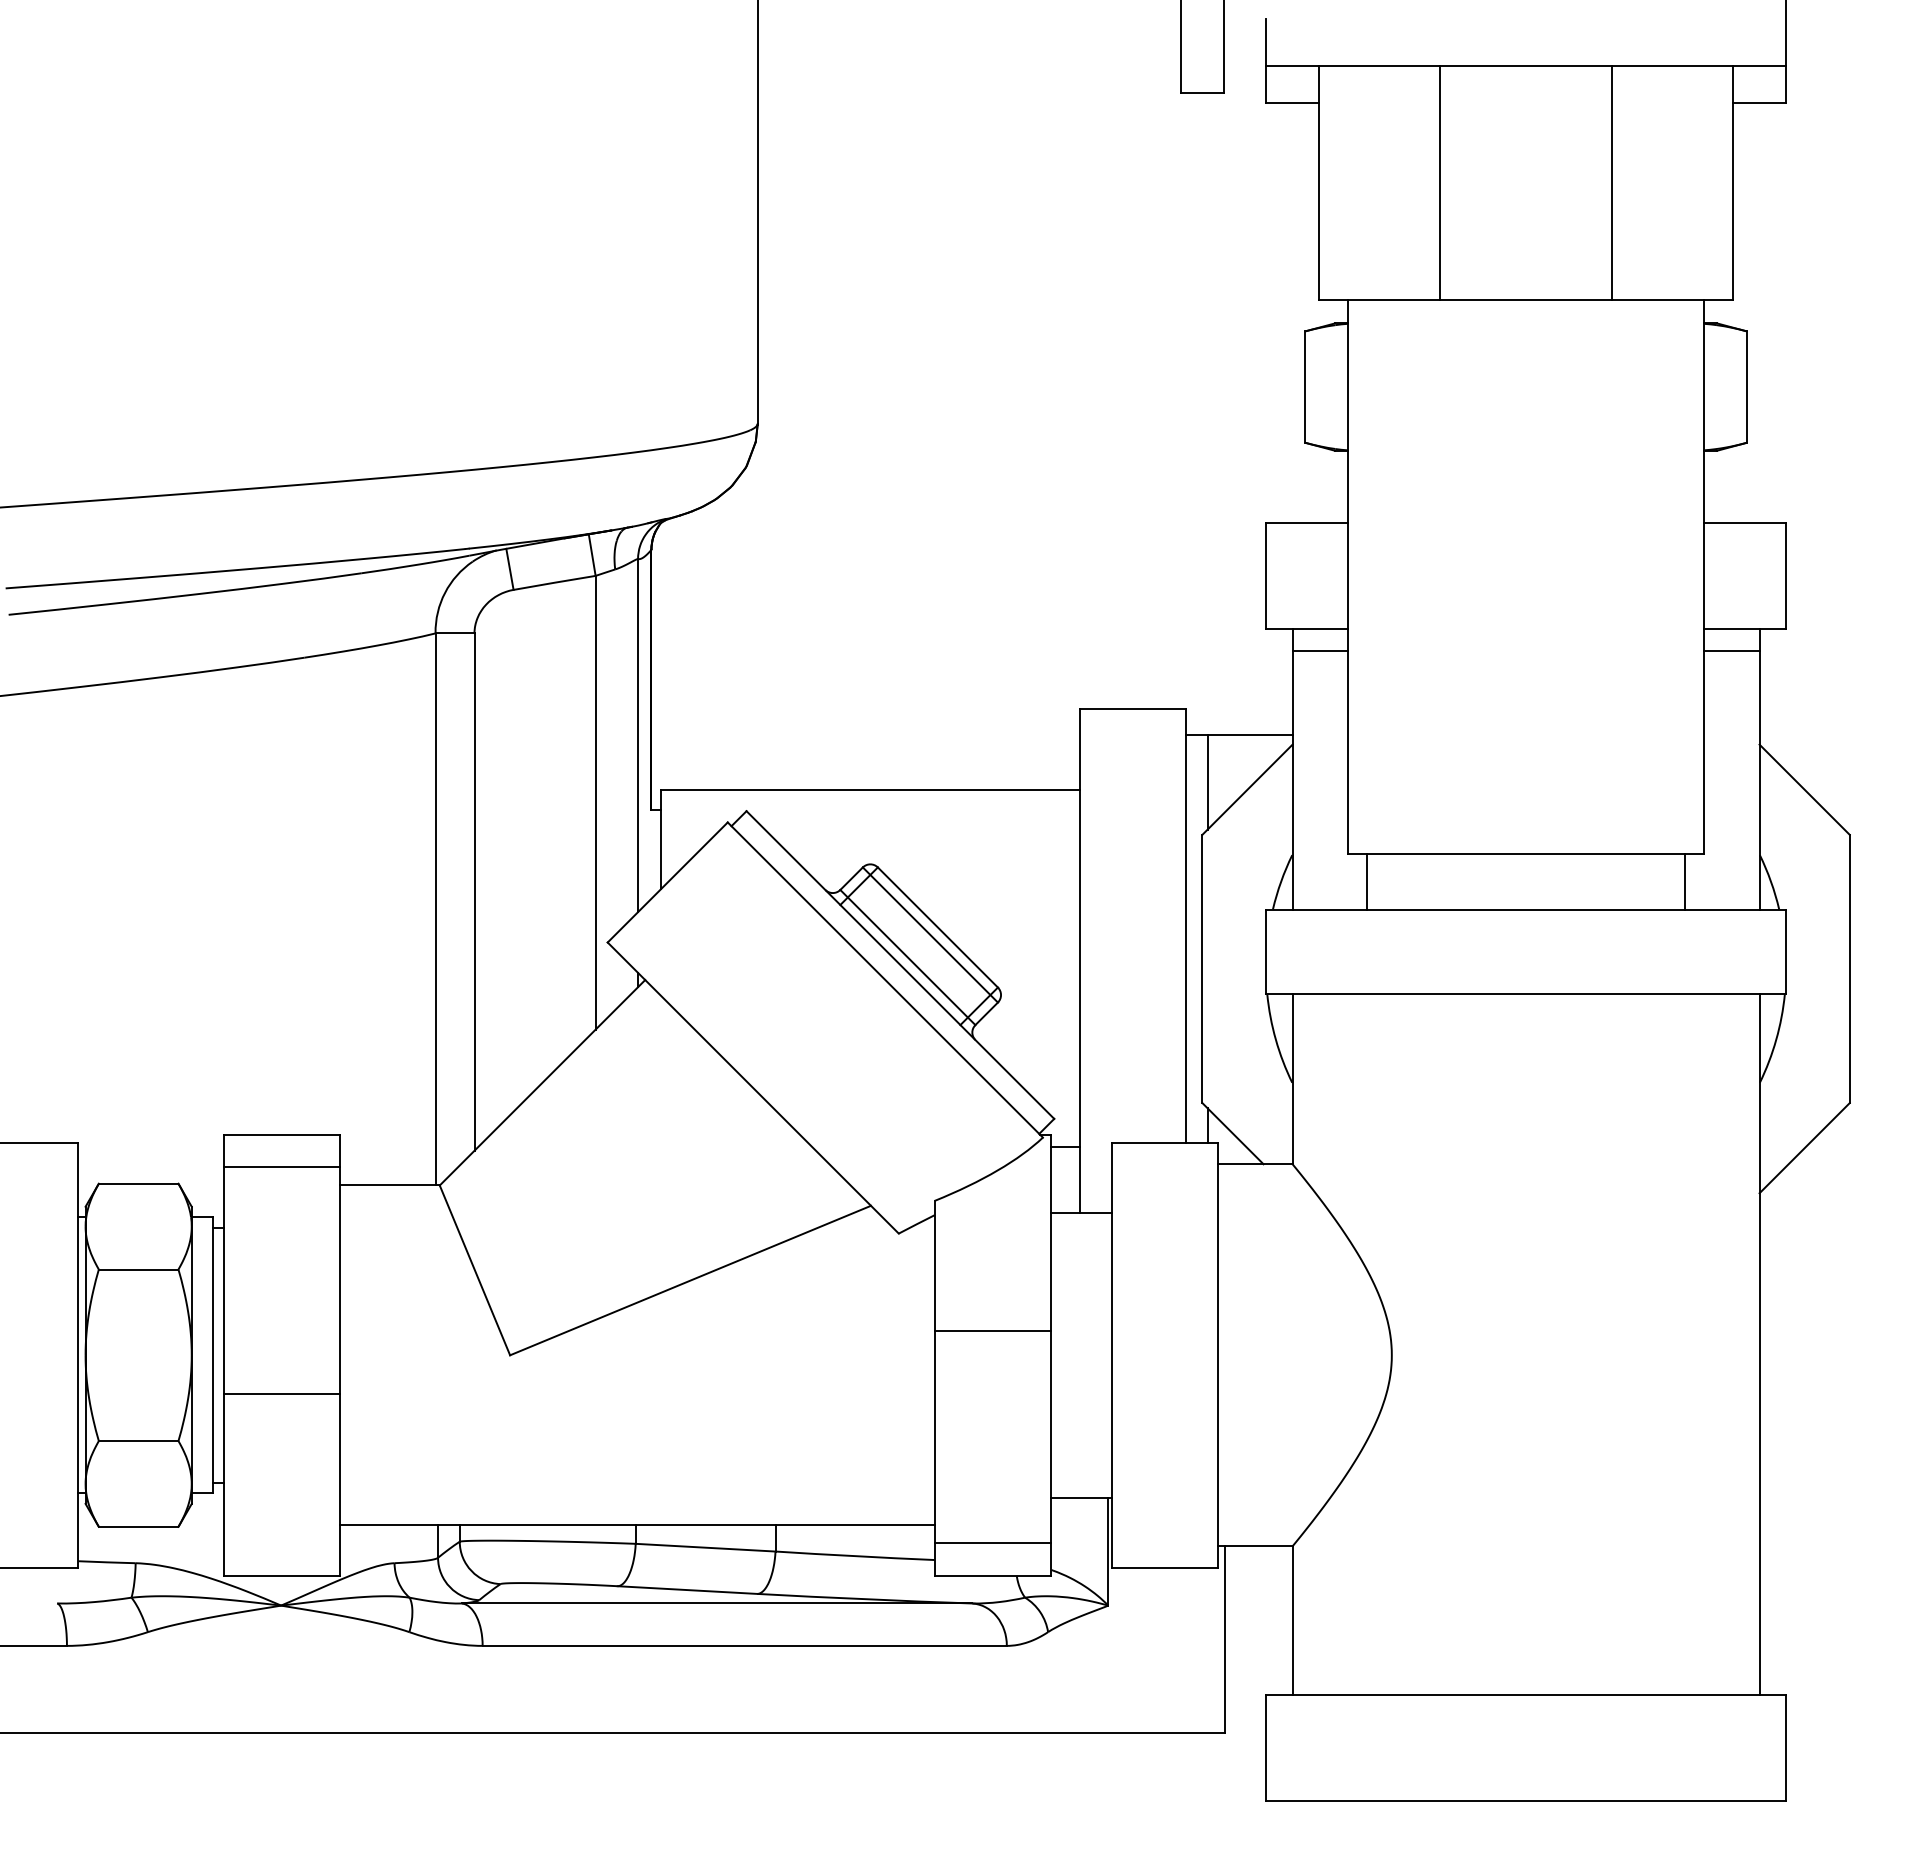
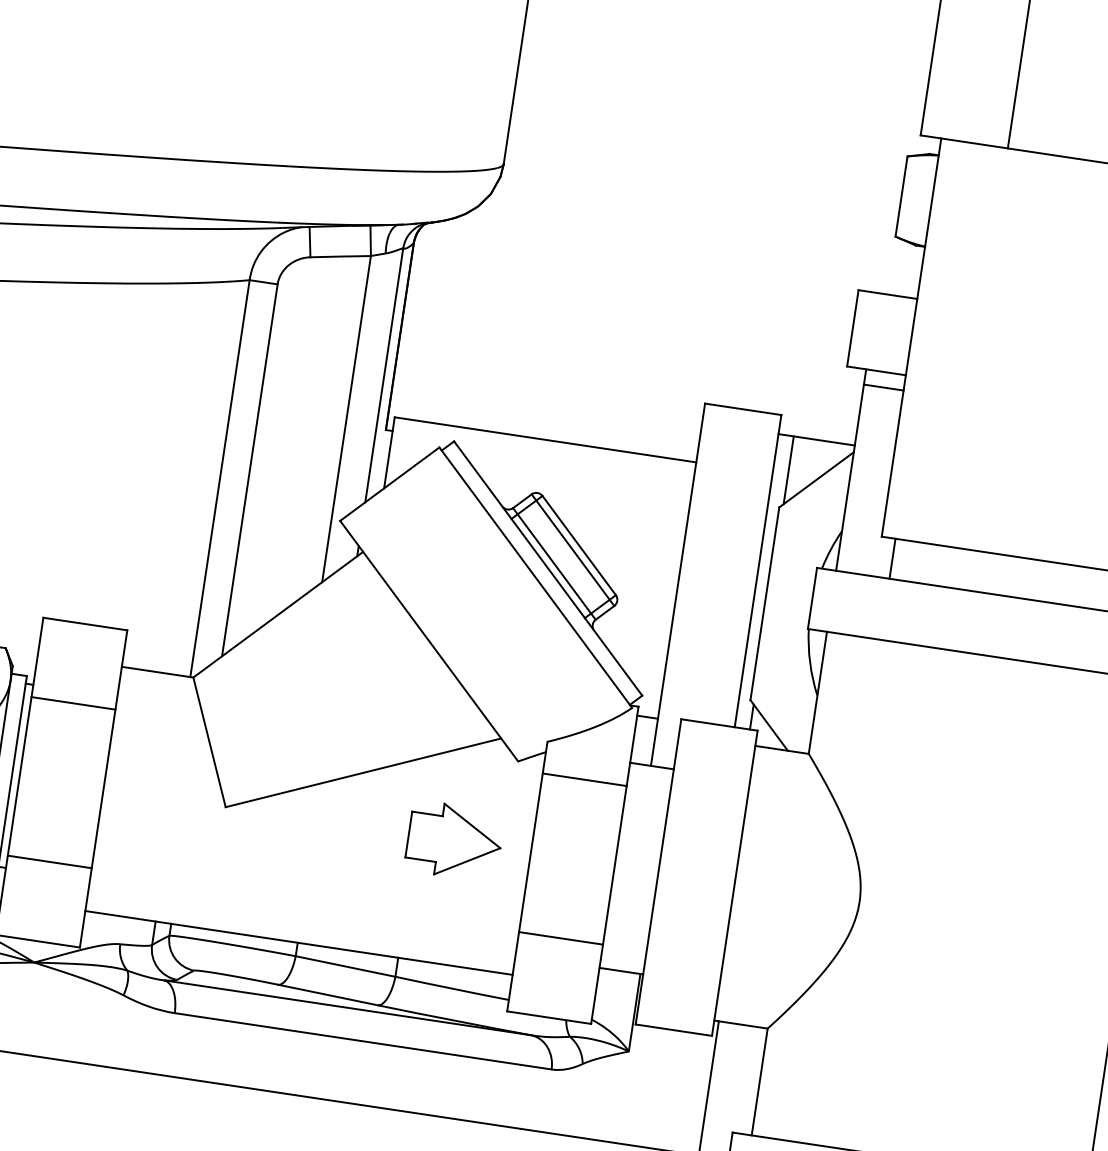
line: (281, 1166) -> (73, 702), moved
line: (992, 1330) -> (584, 779), moved
part: (828, 1355) -> (454, 841), added
line: (281, 1393) -> (49, 861), moved
line: (992, 1542) -> (560, 938), moved

